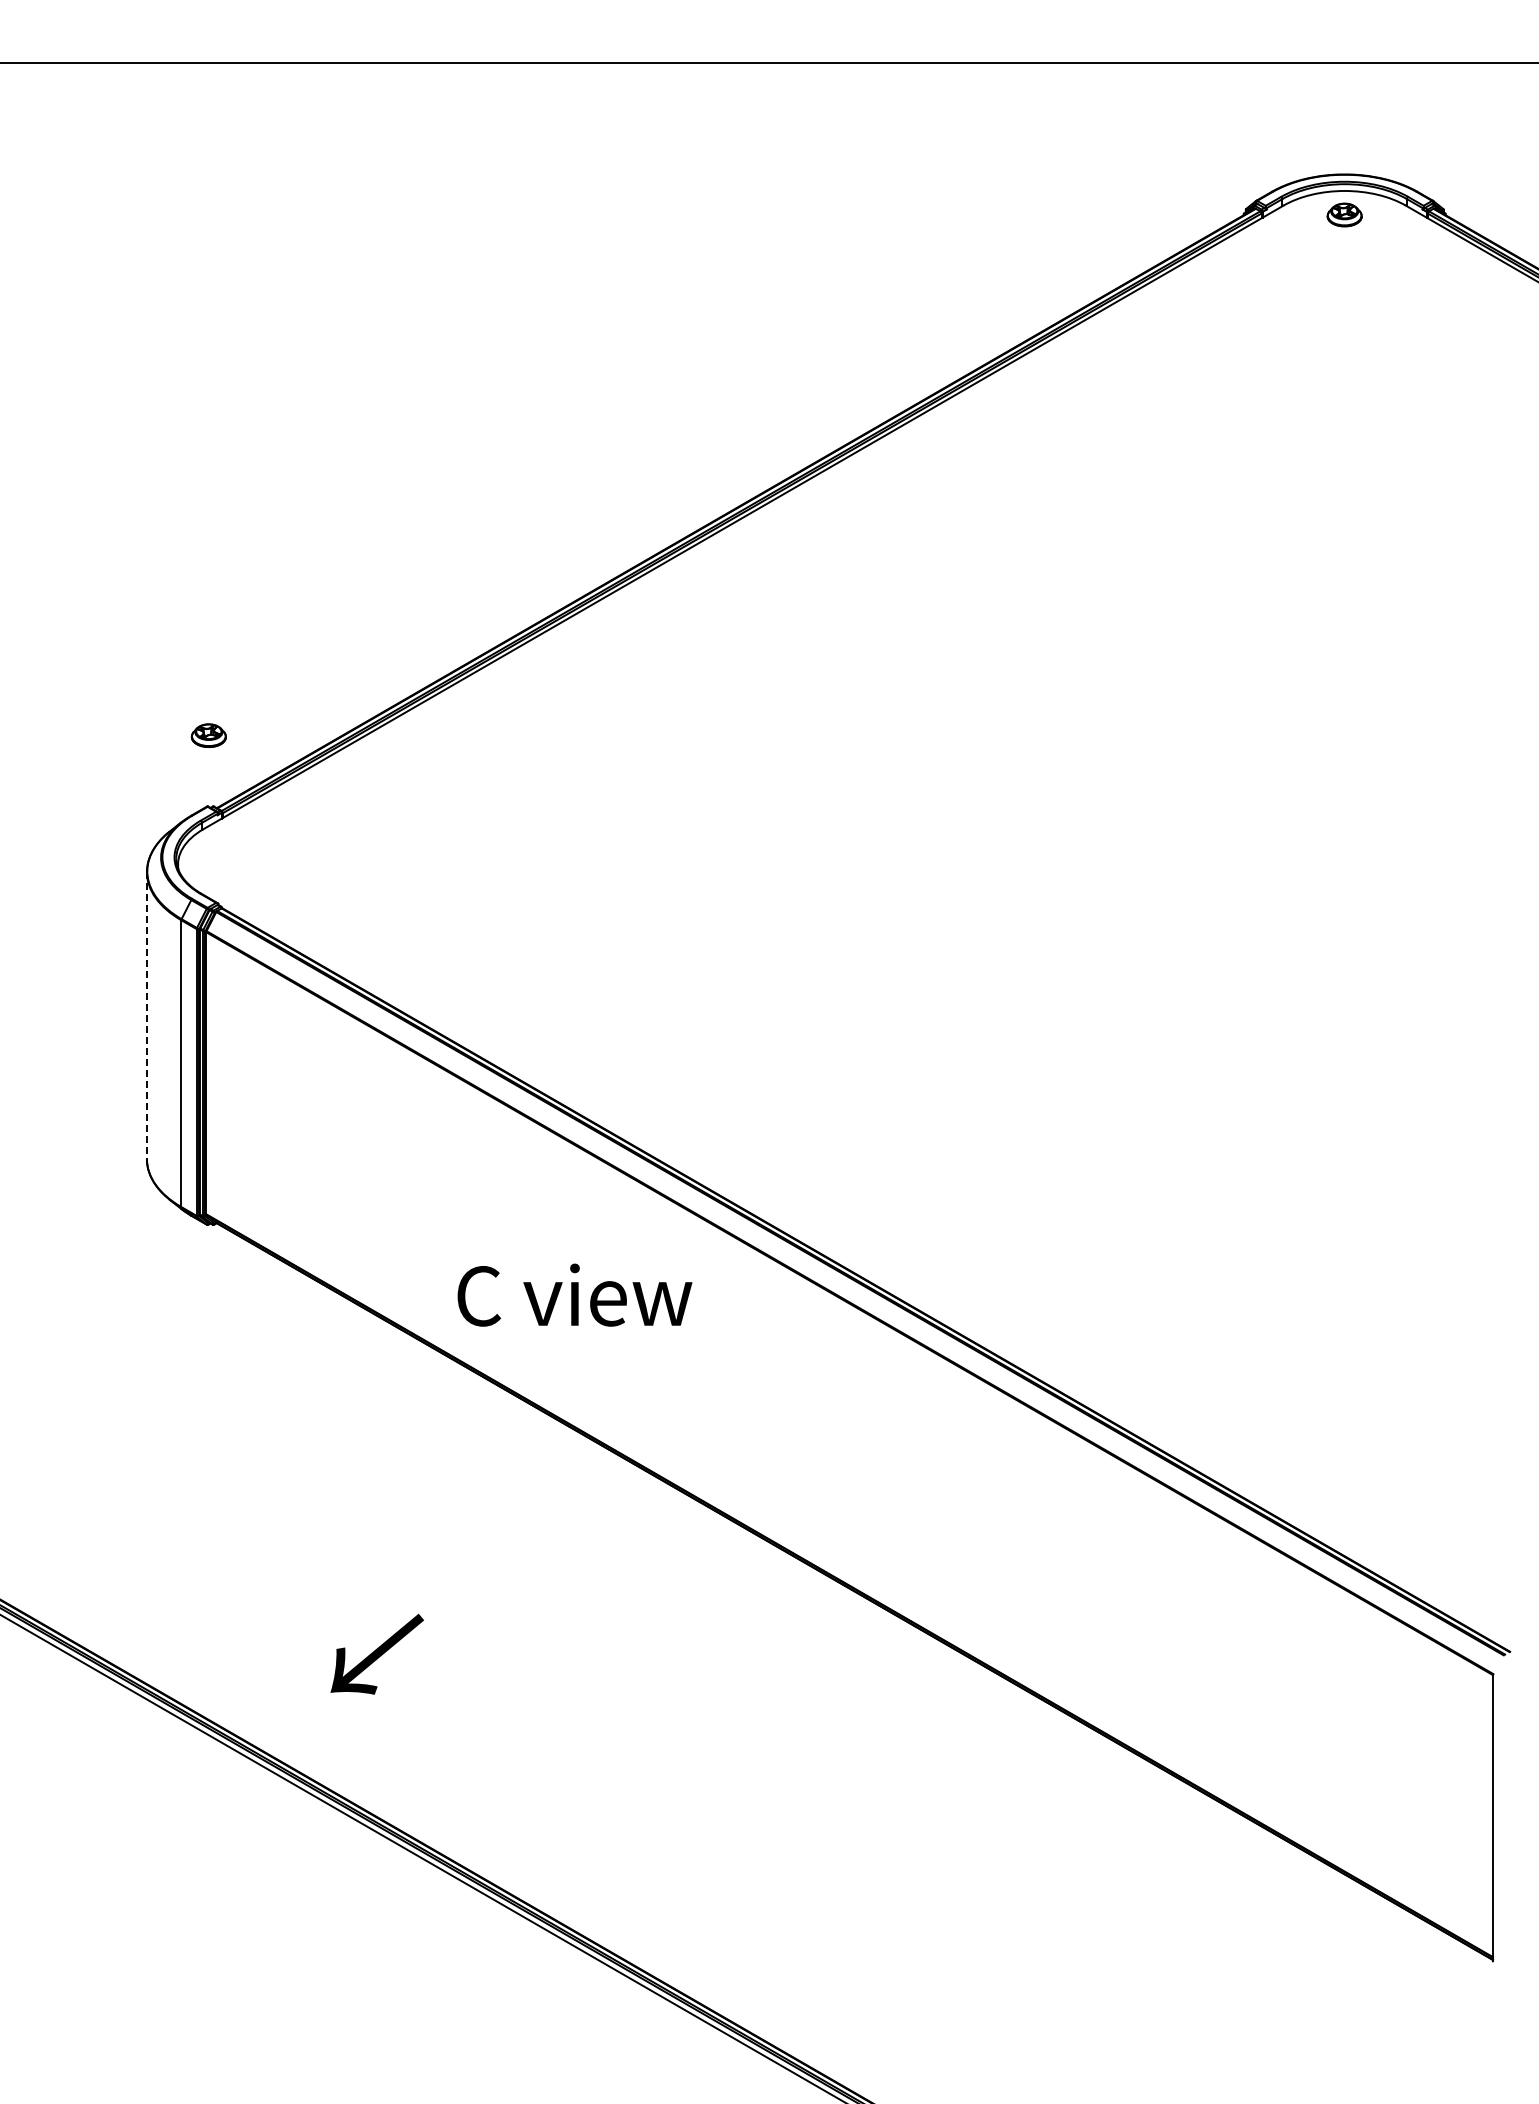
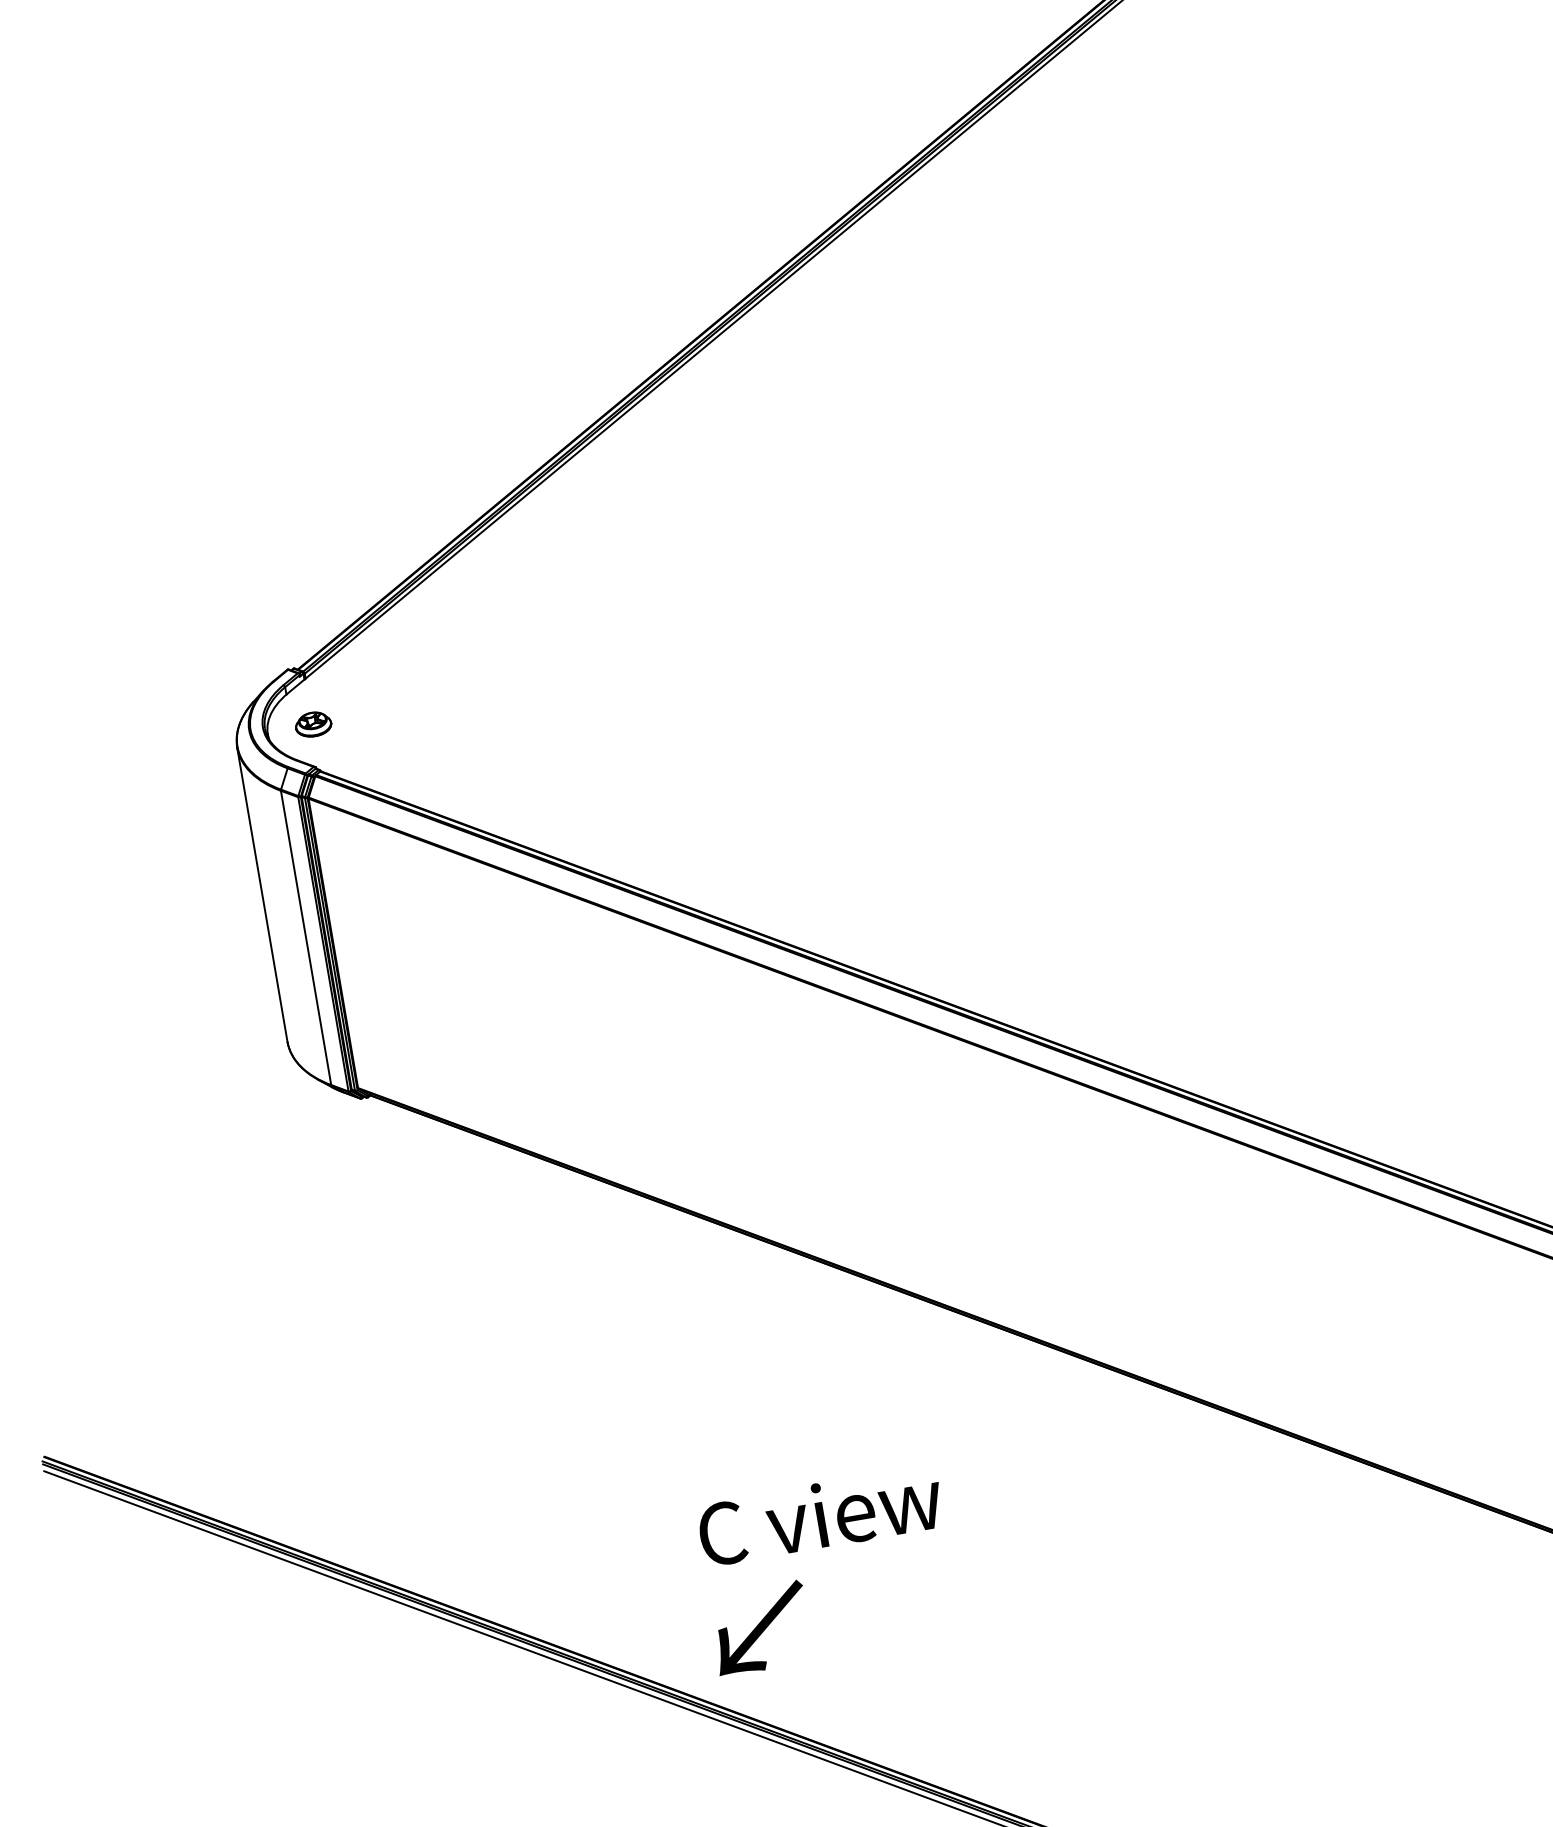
part: (208, 735) -> (313, 724), moved
line: (146, 1016) -> (262, 895), dashed -> solid
text: (574, 1294) -> (819, 1515), moved
text: (376, 1653) -> (759, 1627), moved

